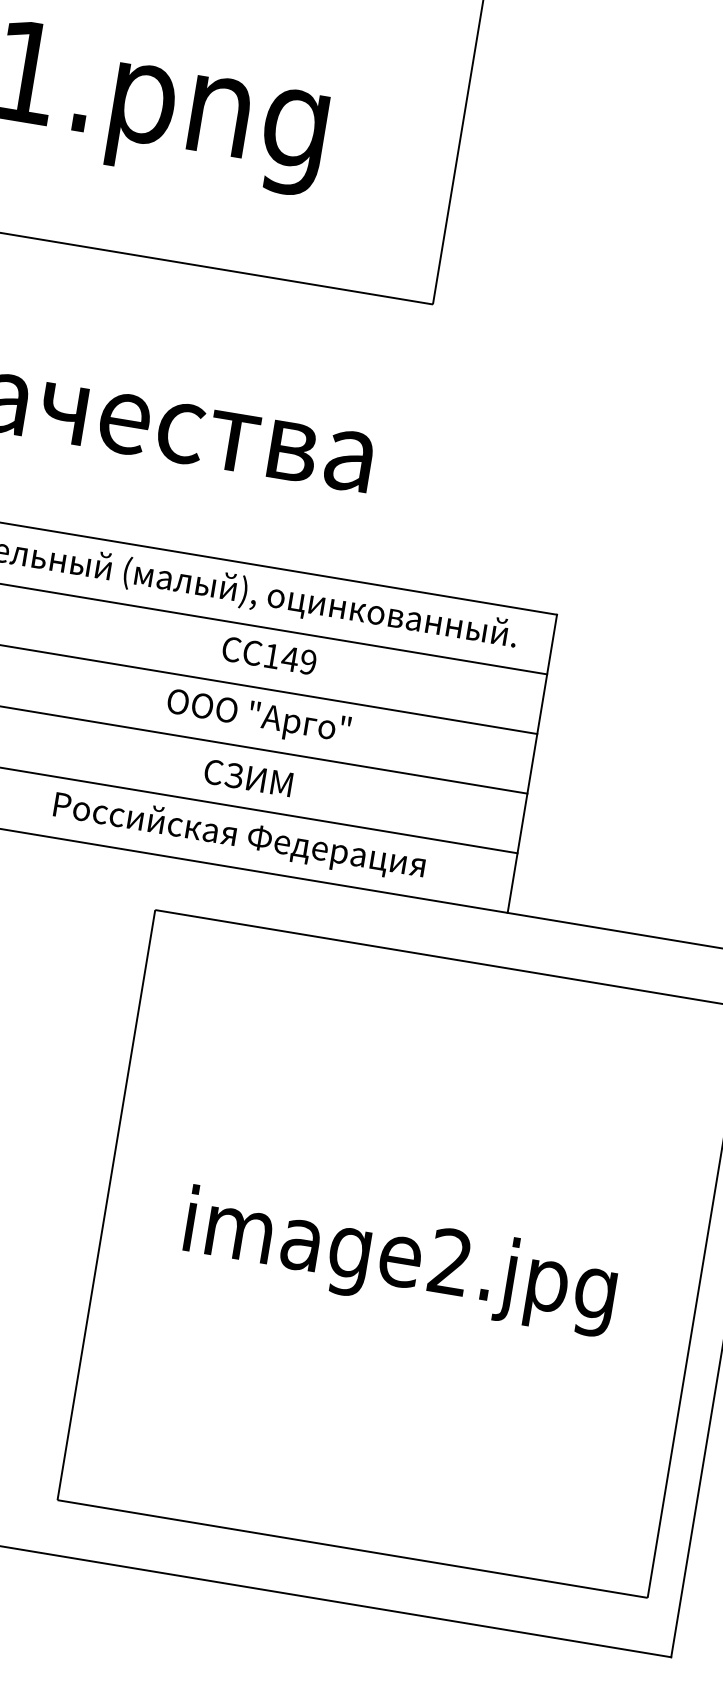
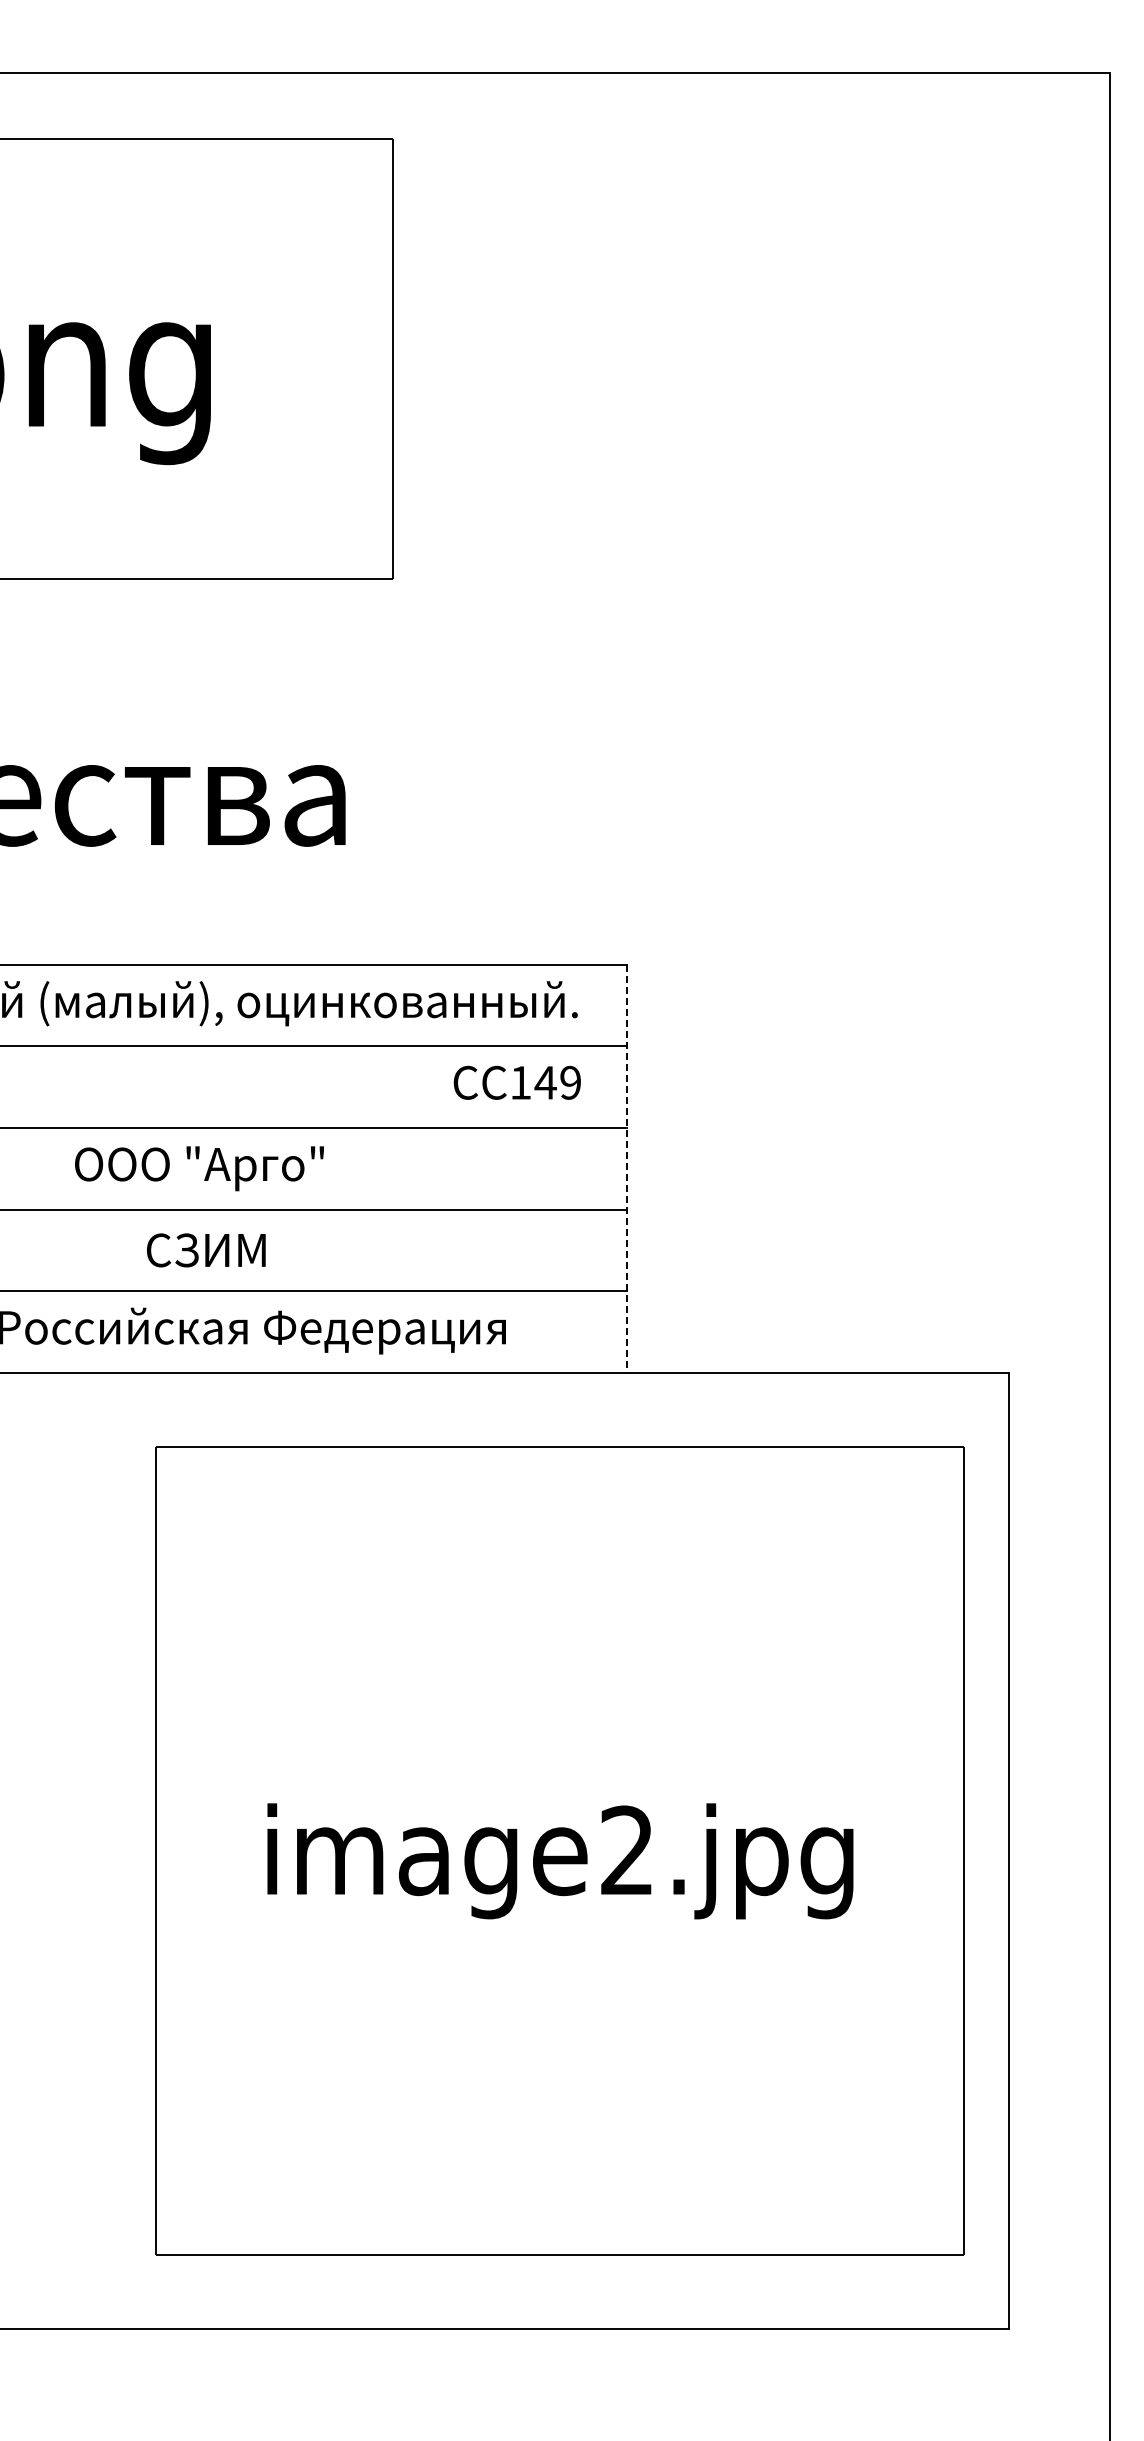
text: (268, 655) -> (516, 1082), moved
text: (258, 718) -> (199, 1168), moved
line: (532, 764) -> (626, 1169), solid -> dashed
text: (248, 778) -> (206, 1250), moved

